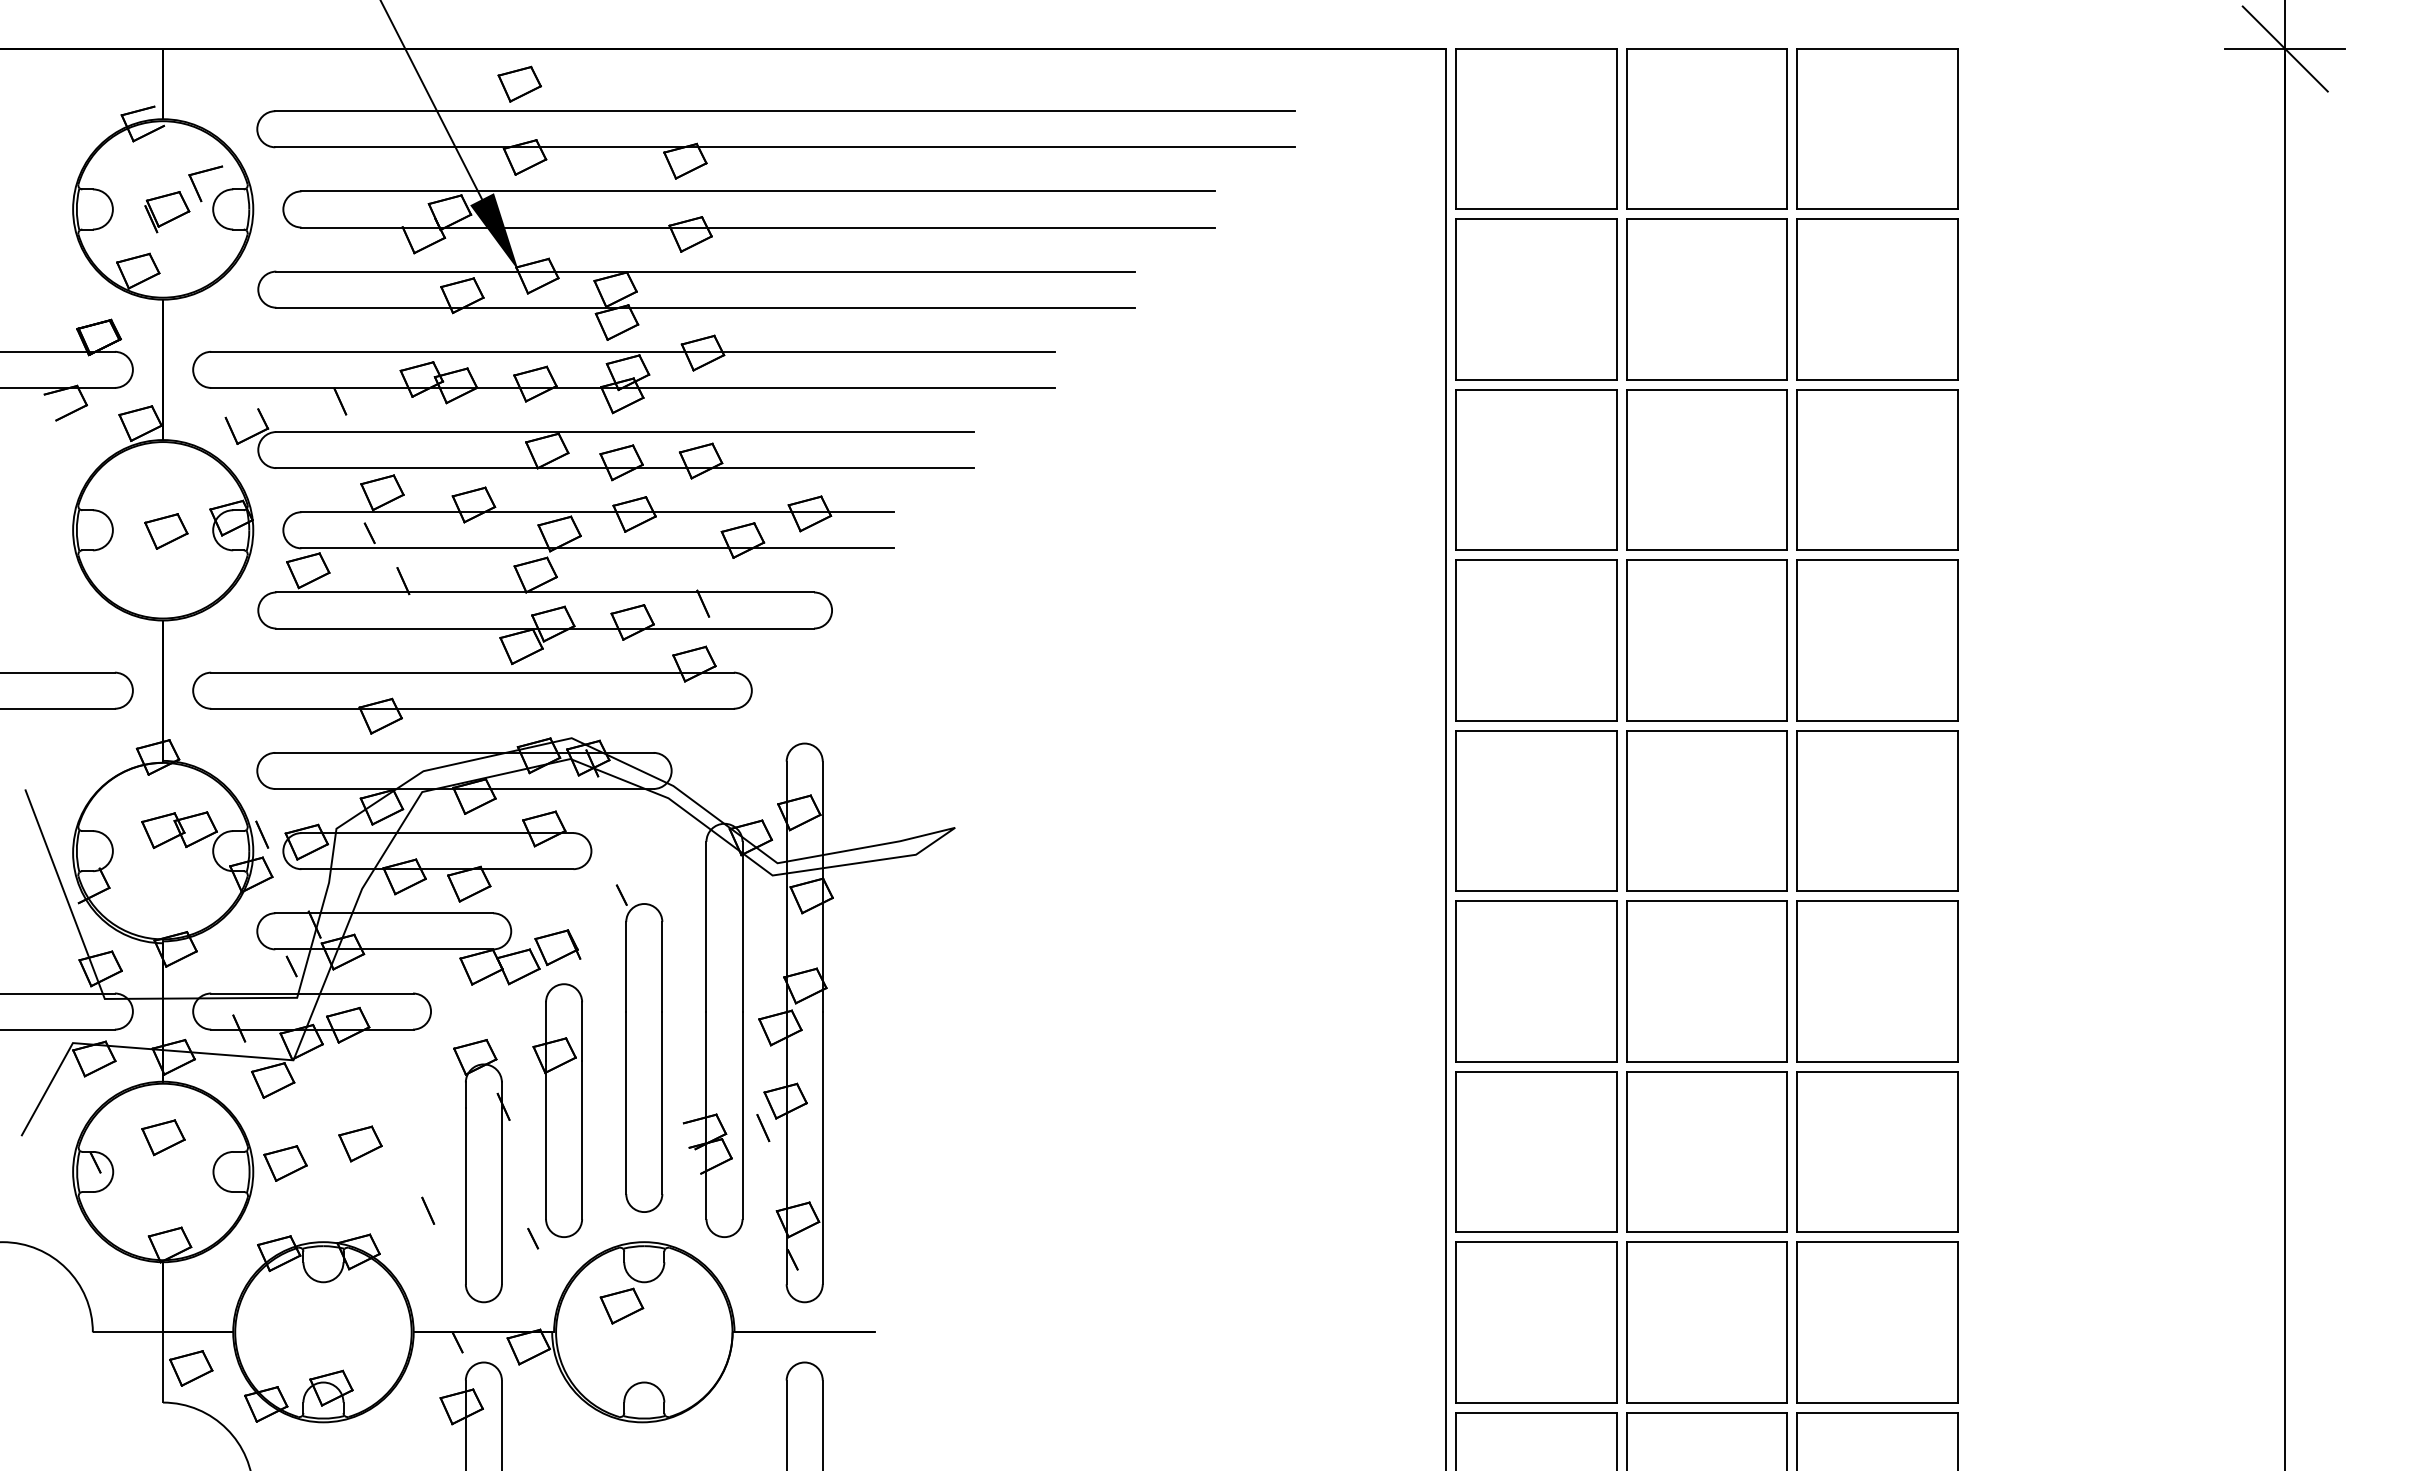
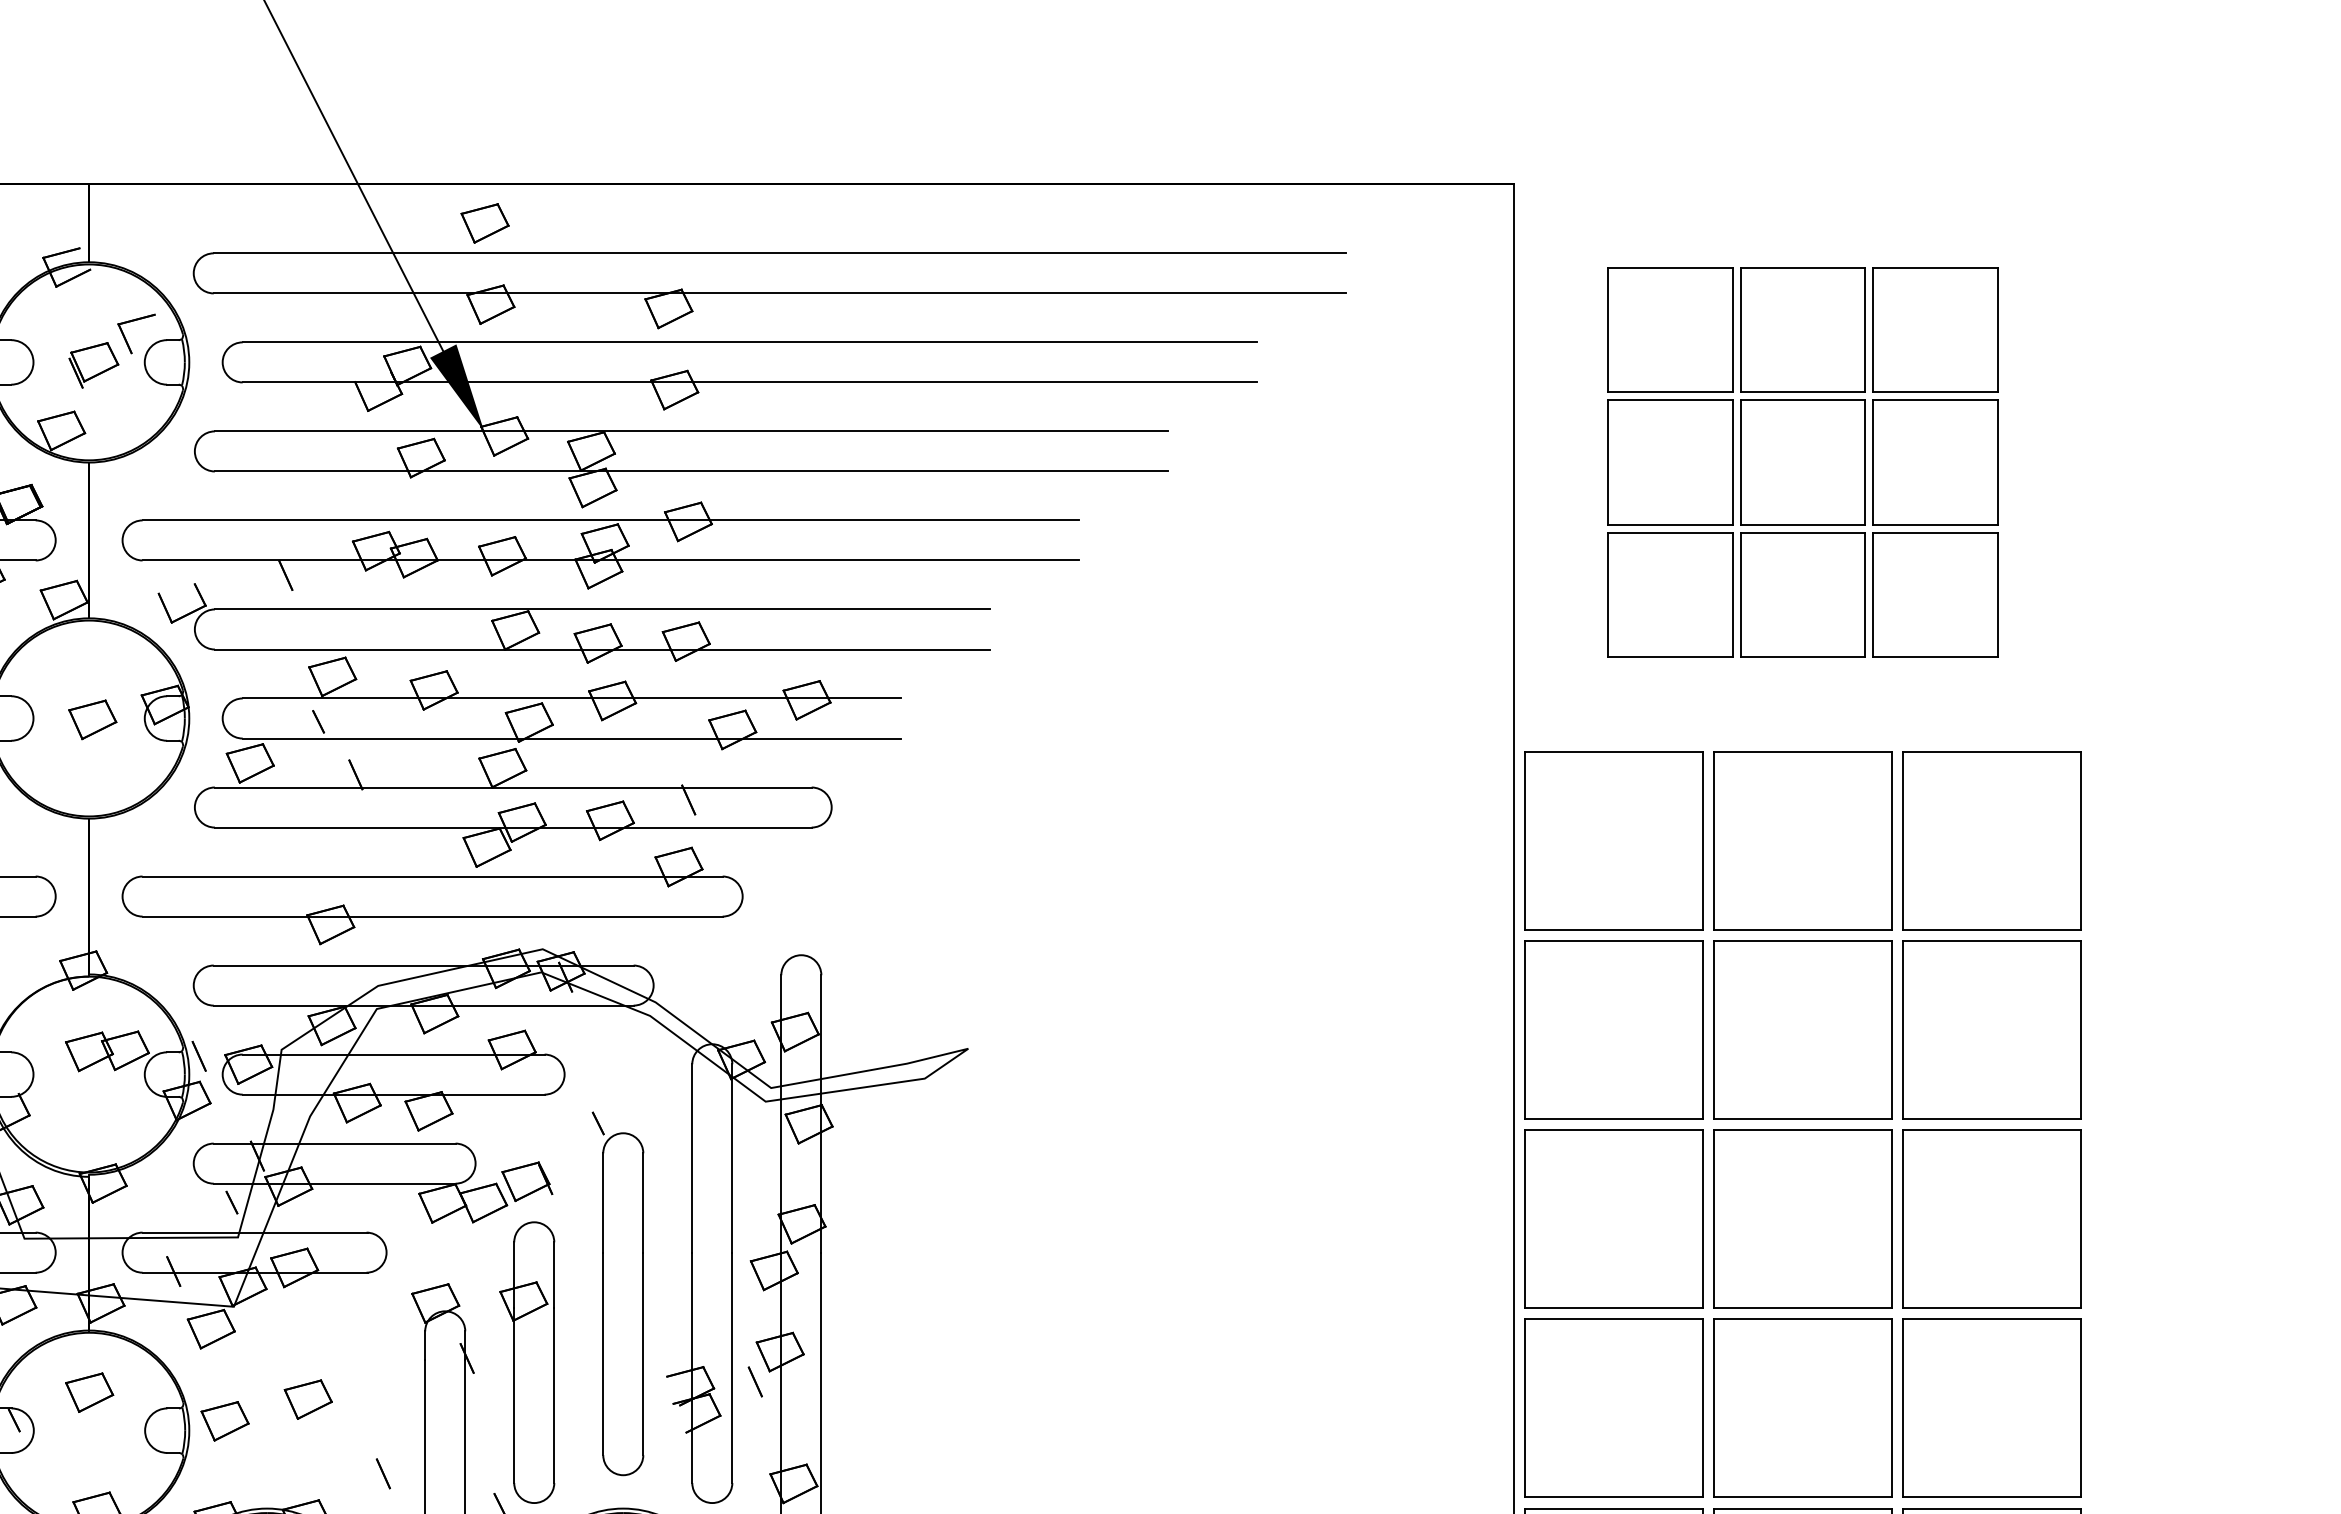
part: (1706, 299) -> (1802, 462), size x0.7

